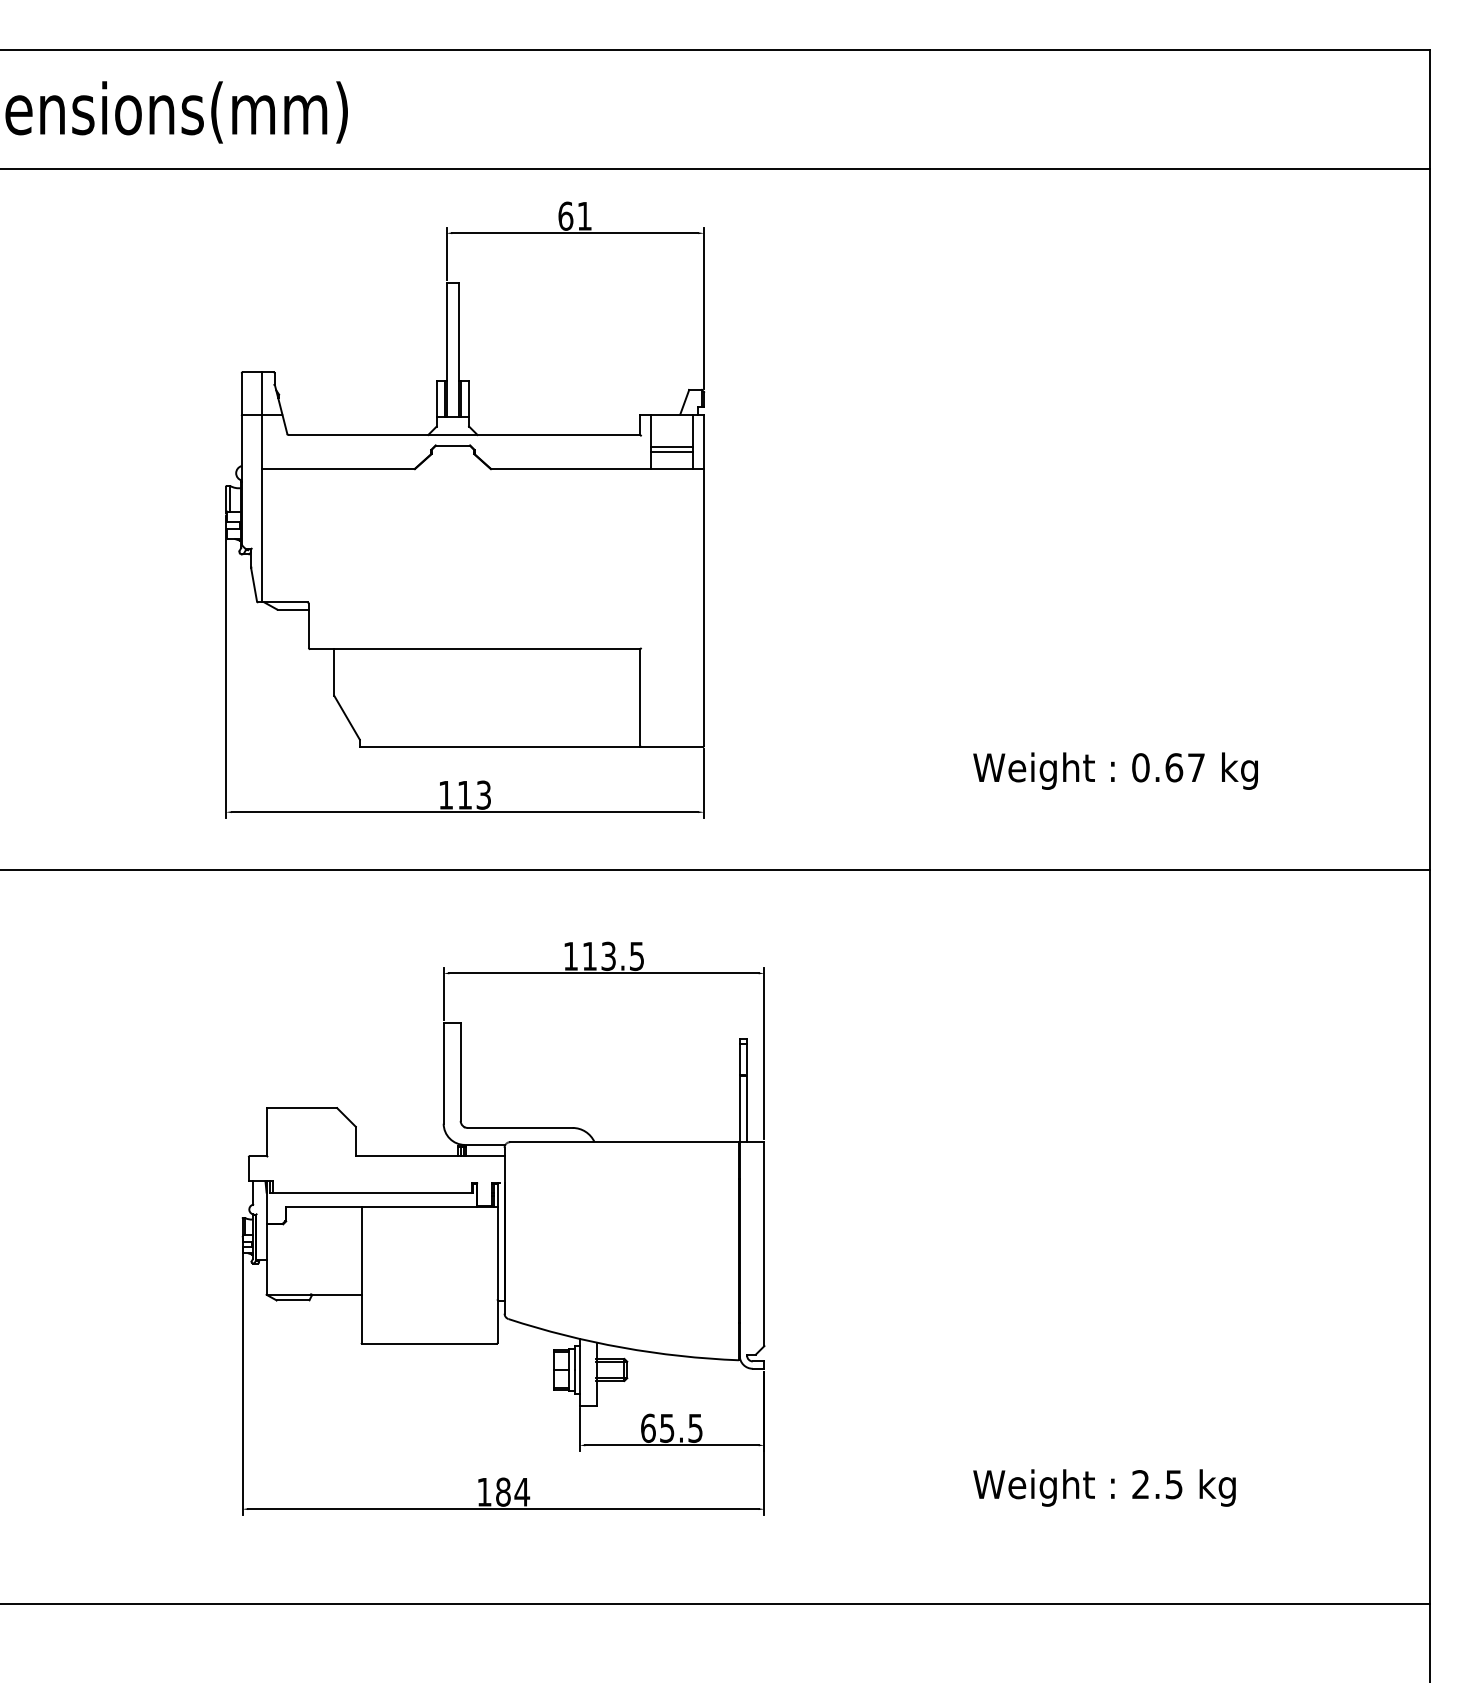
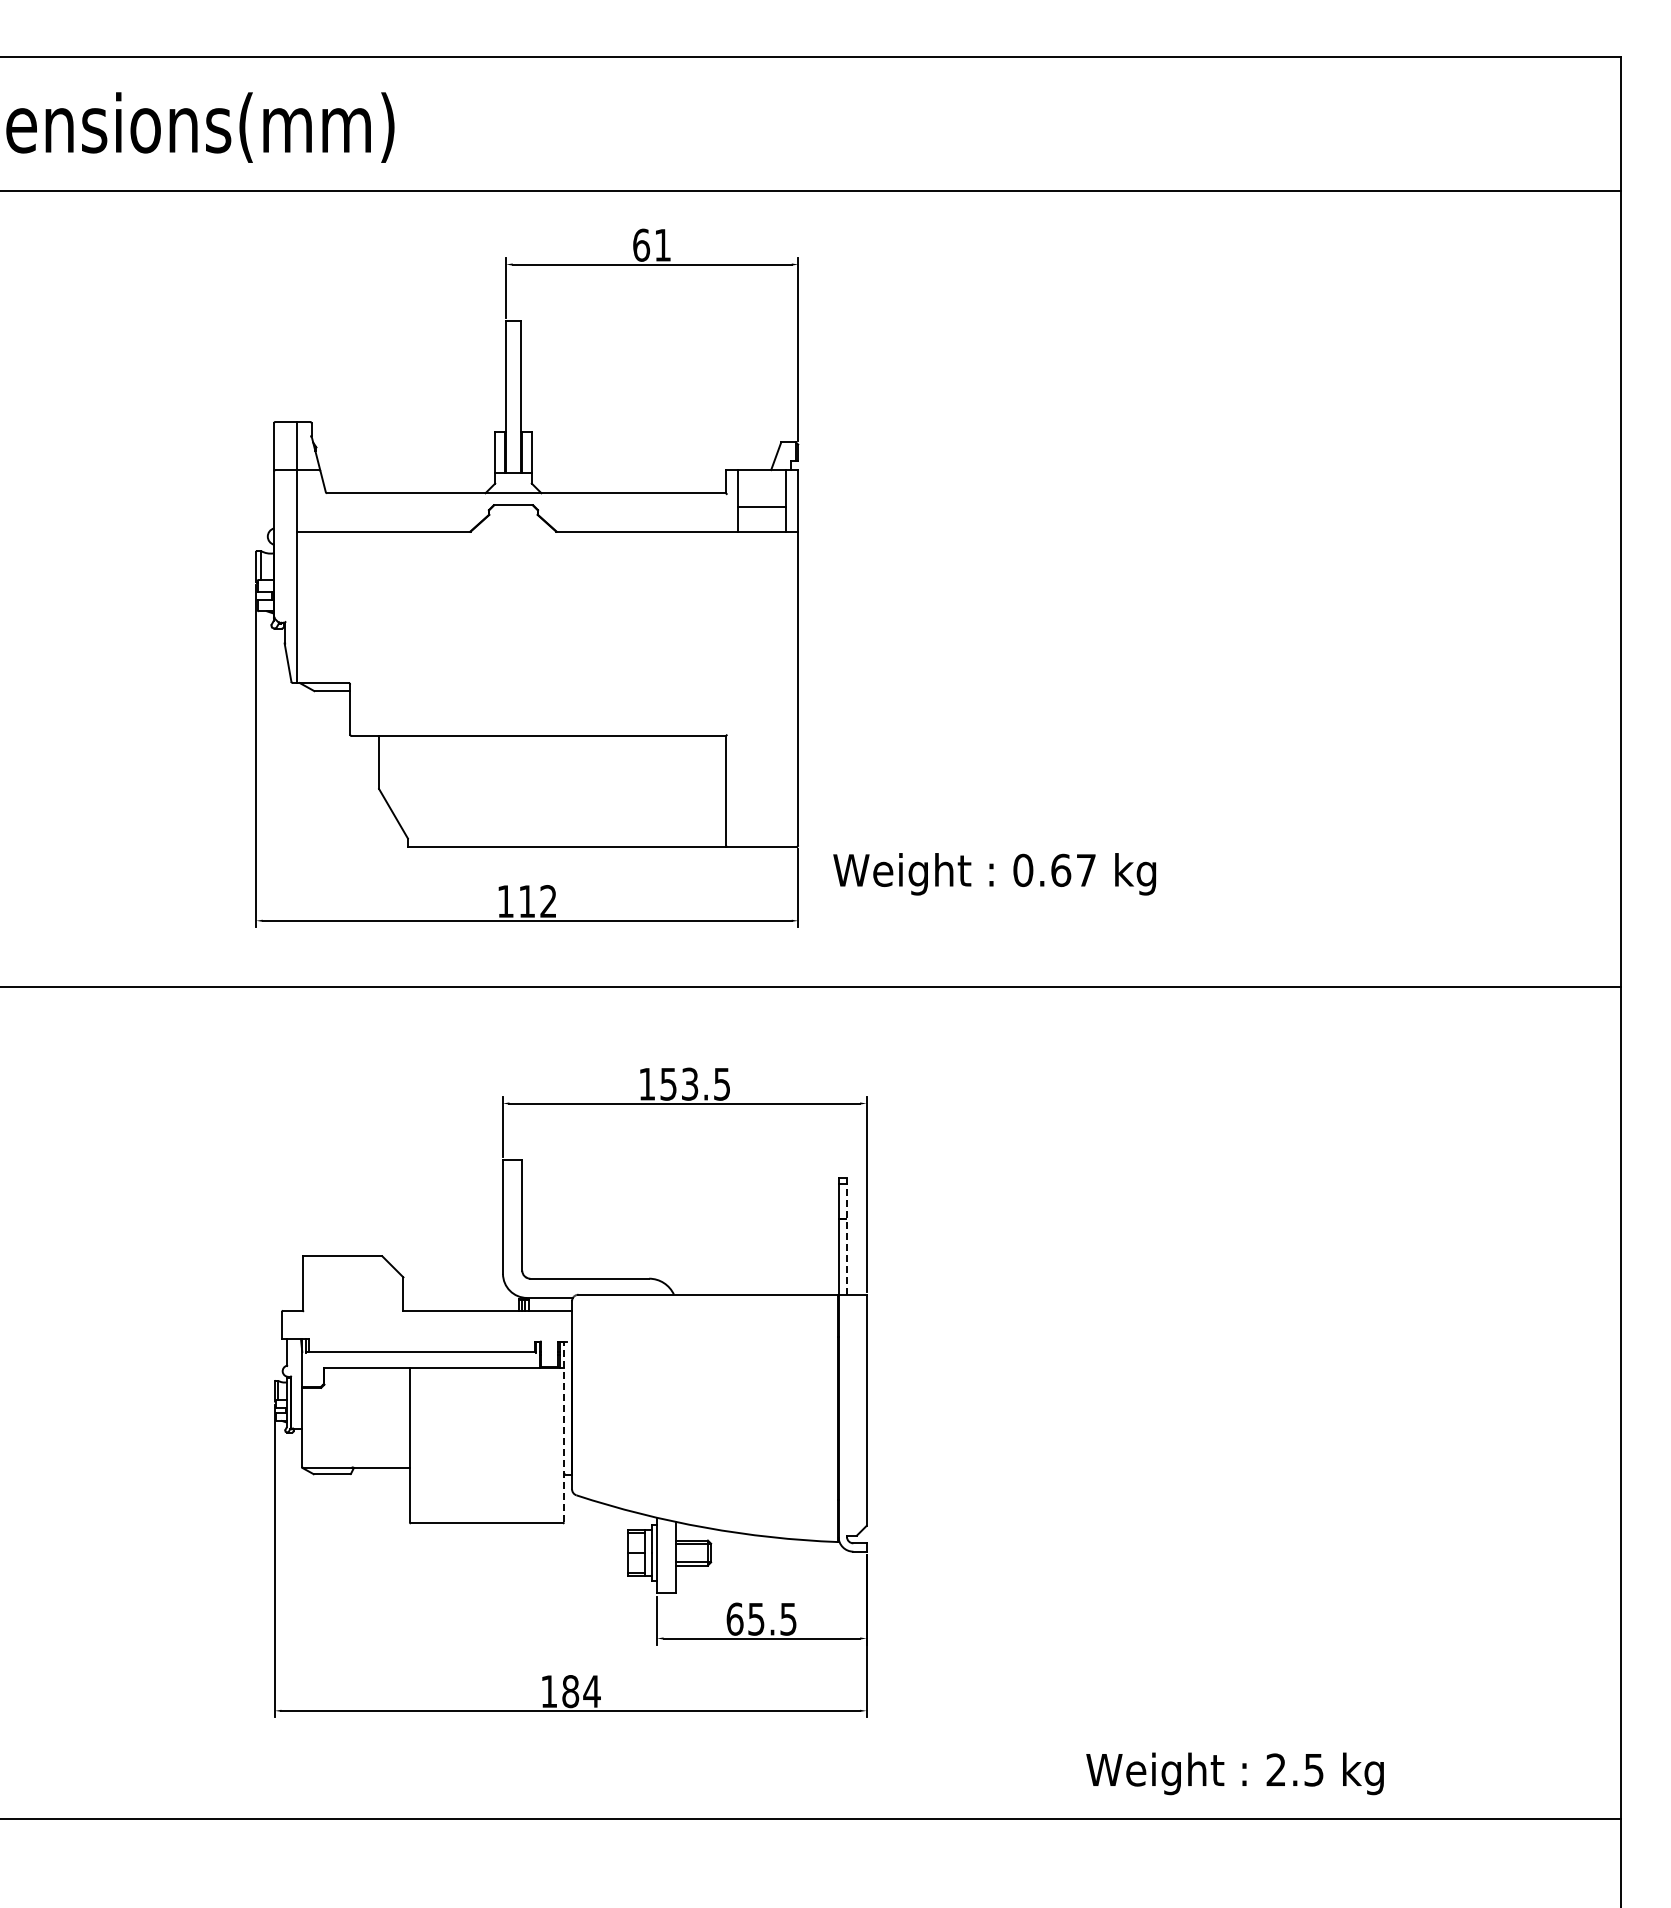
line: (671, 452) -> (761, 512), removed
text: (1115, 771) -> (994, 874), moved
text: (483, 795) -> (548, 901), 113 -> 112
text: (589, 956) -> (668, 1084), 113.5 -> 153.5
line: (746, 1090) -> (846, 1236), solid -> dashed
line: (497, 1262) -> (564, 1431), solid -> dashed
text: (1103, 1487) -> (1234, 1773), moved

